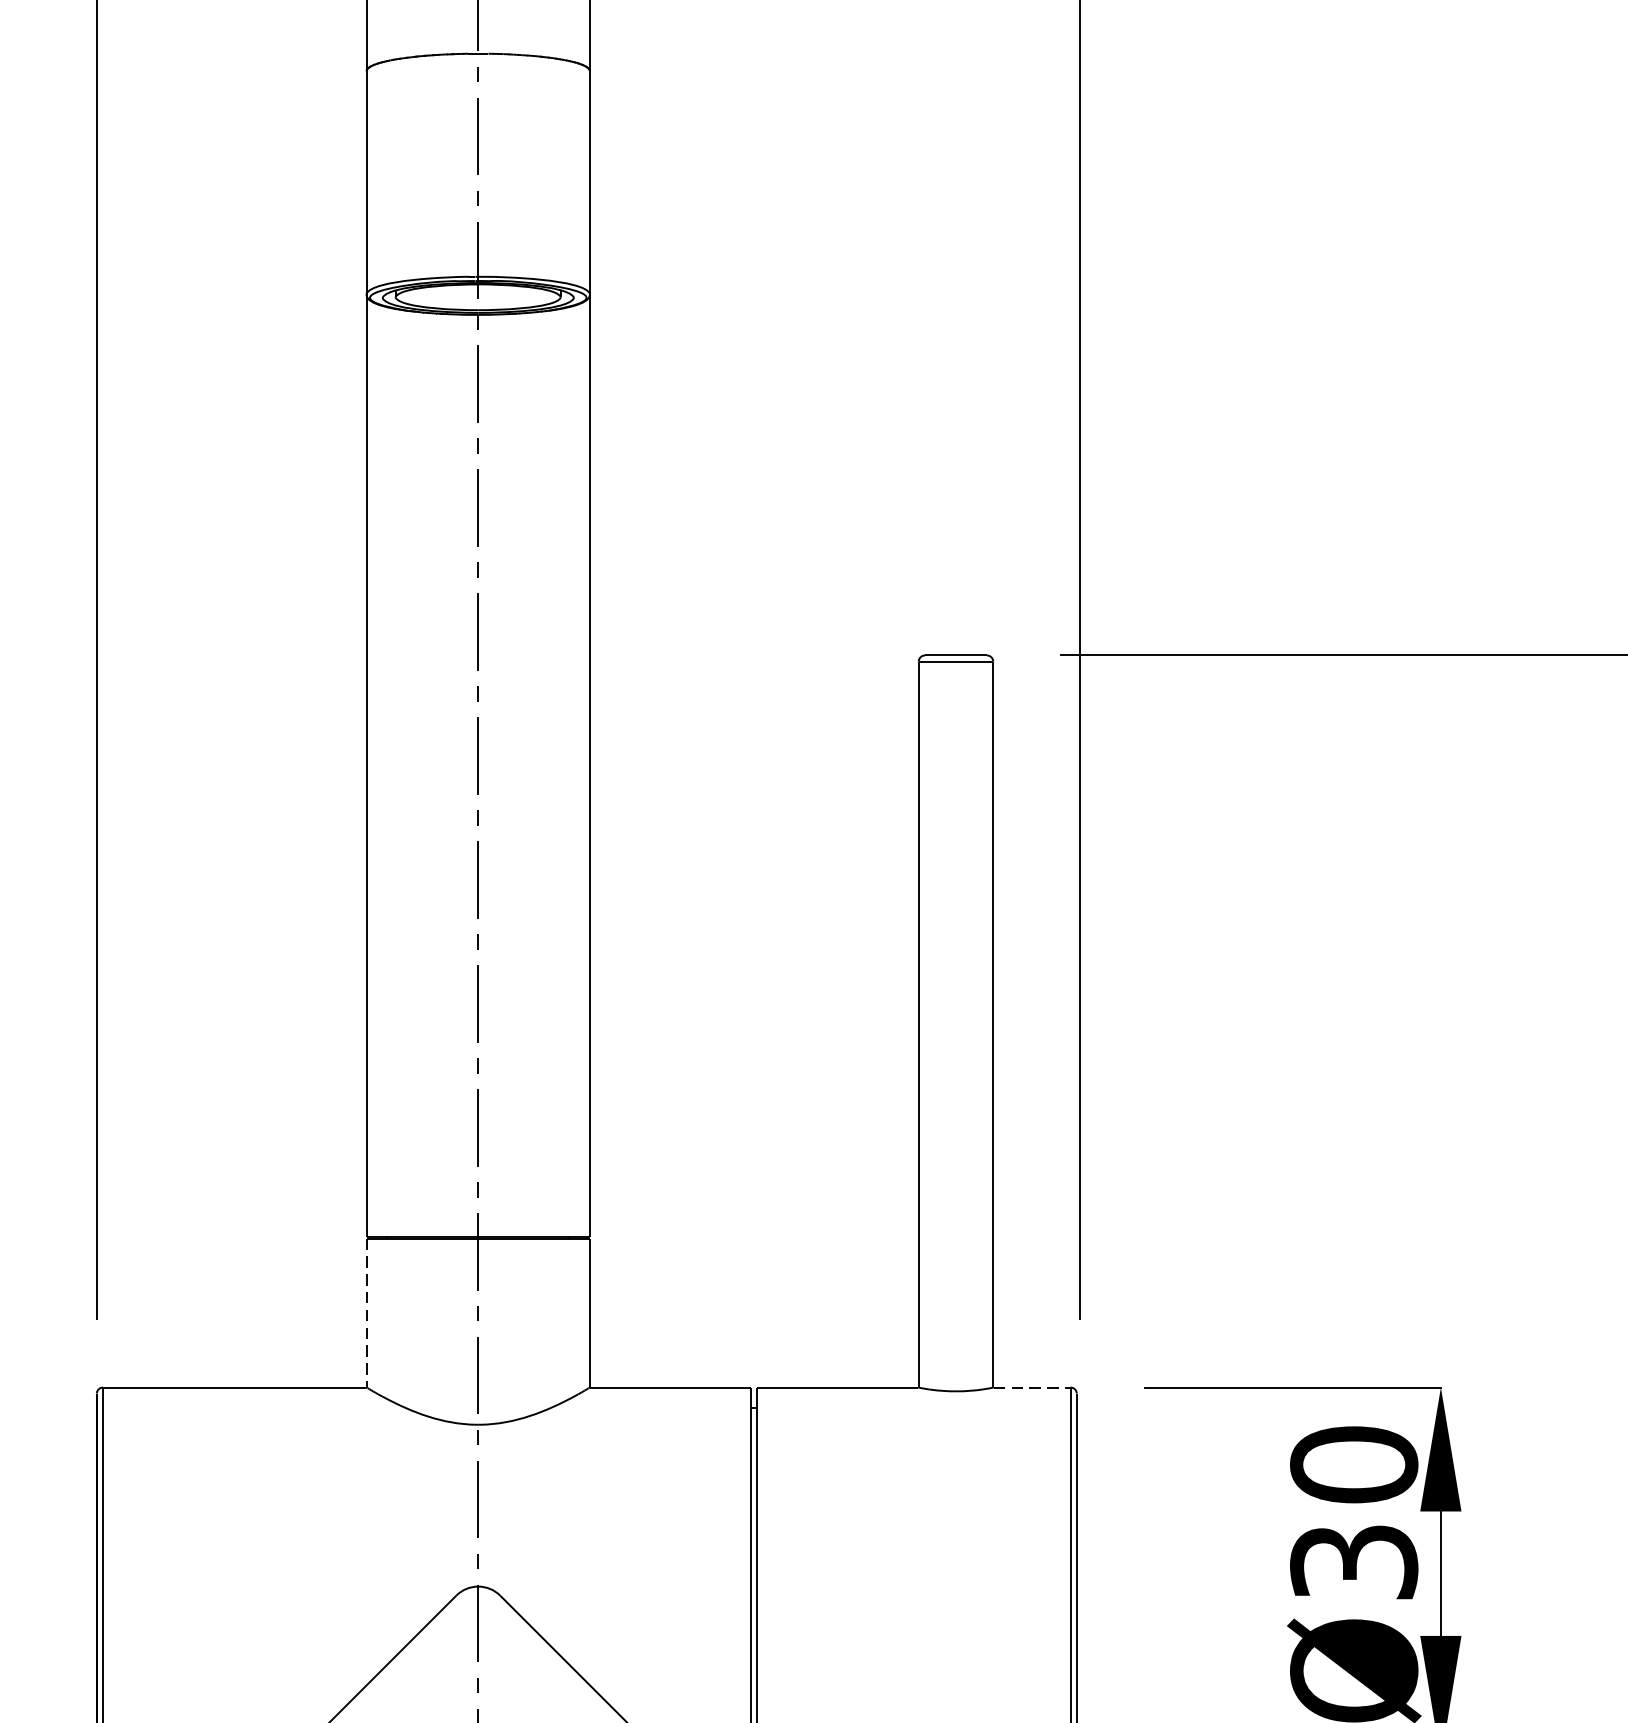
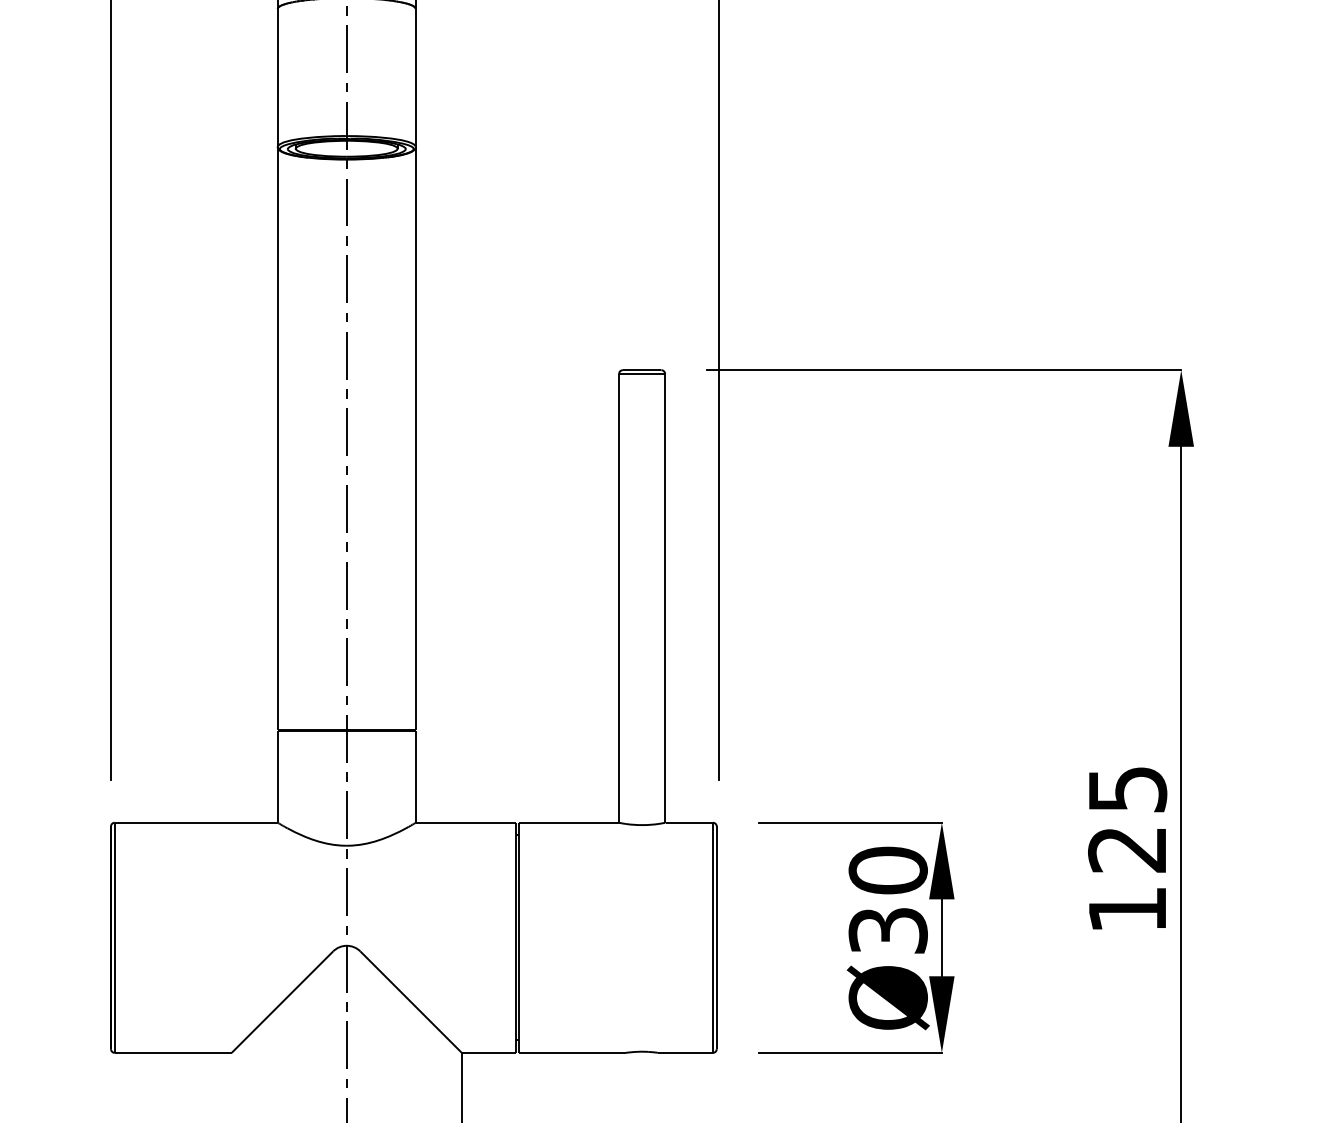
line: (366, 1314) -> (277, 777), dashed -> solid
line: (1032, 1387) -> (689, 822), dashed -> solid

